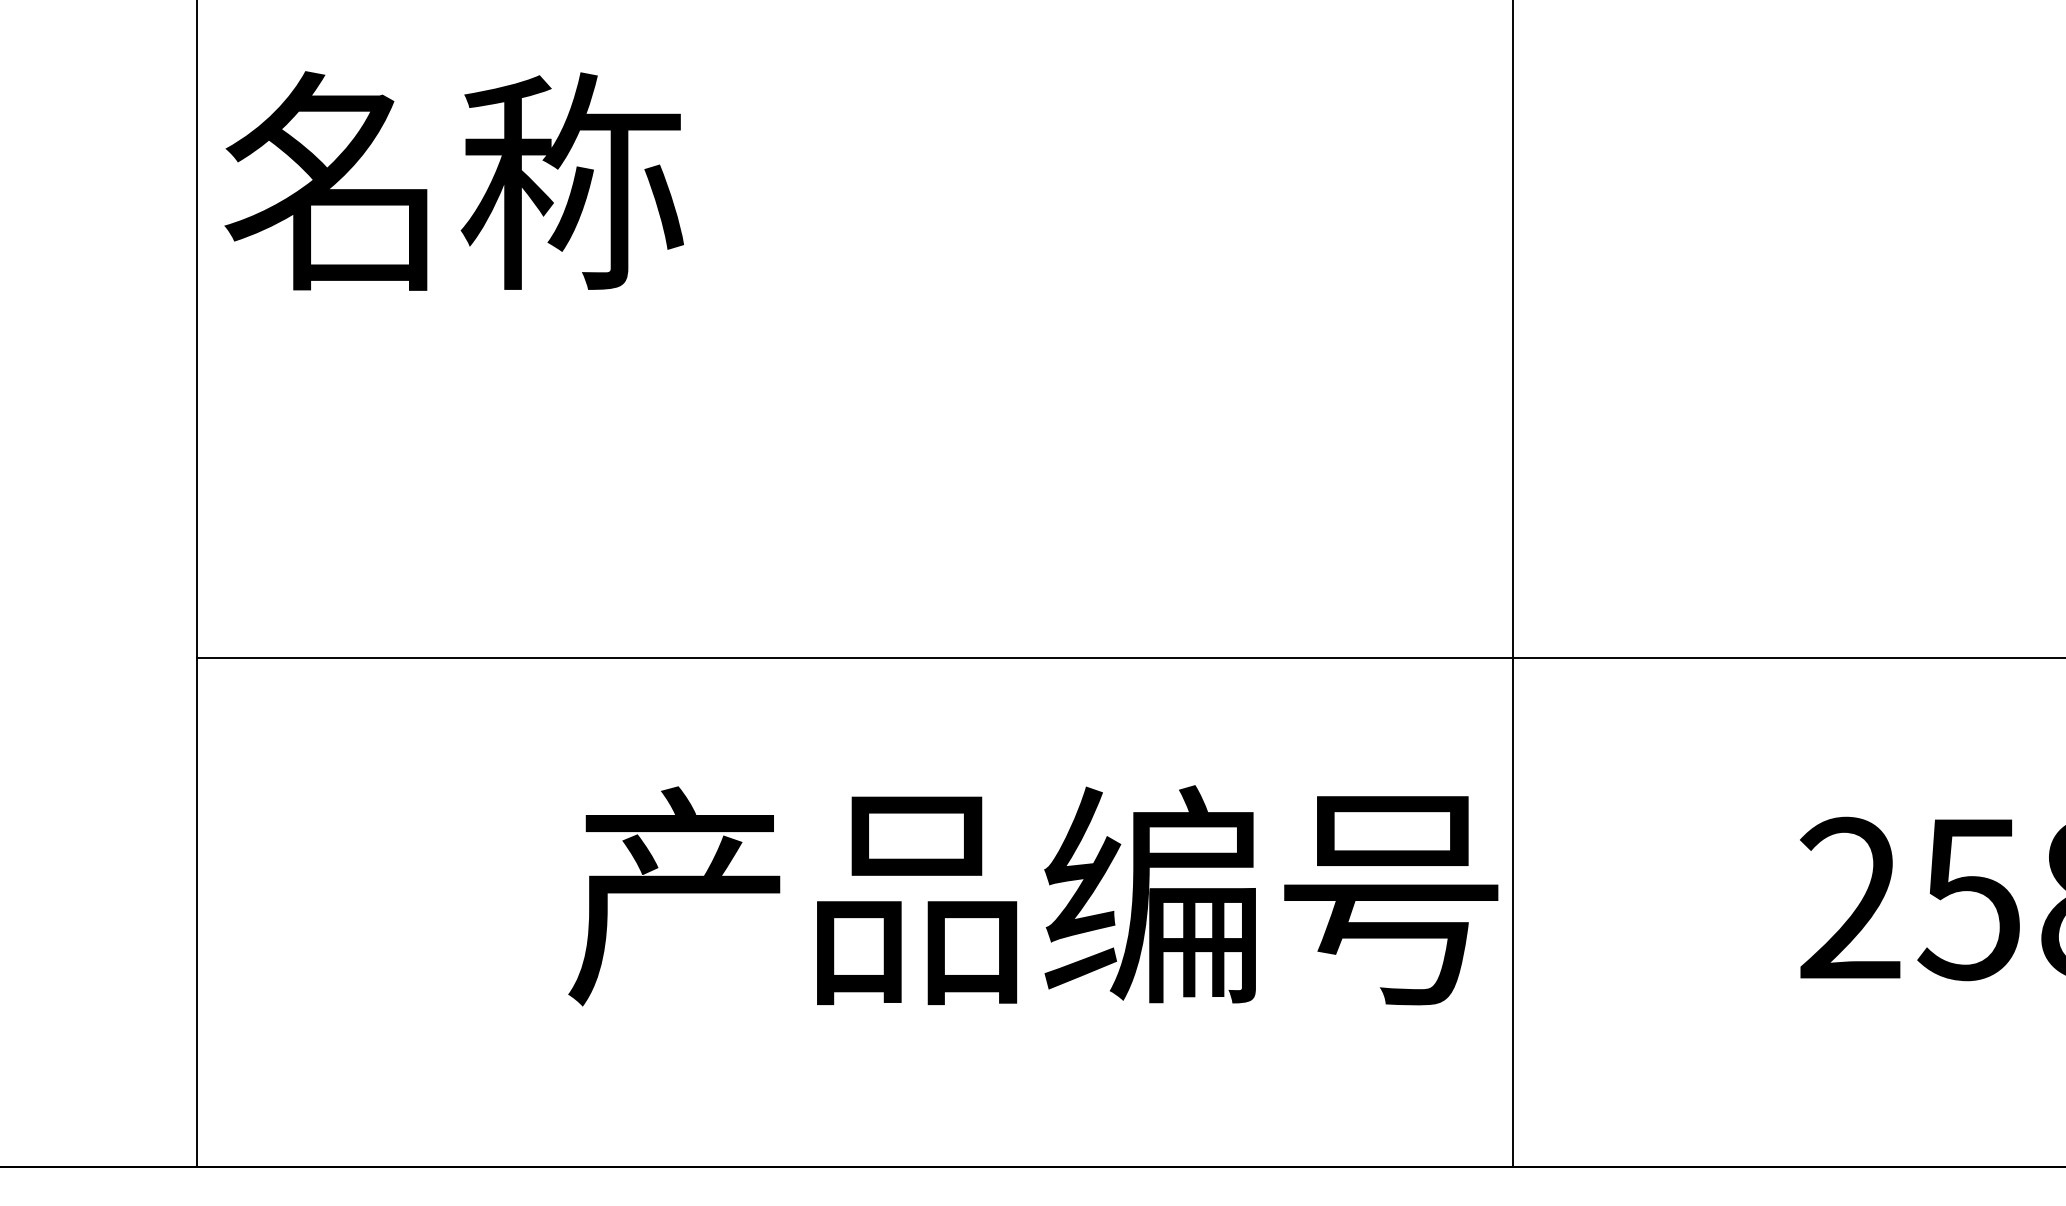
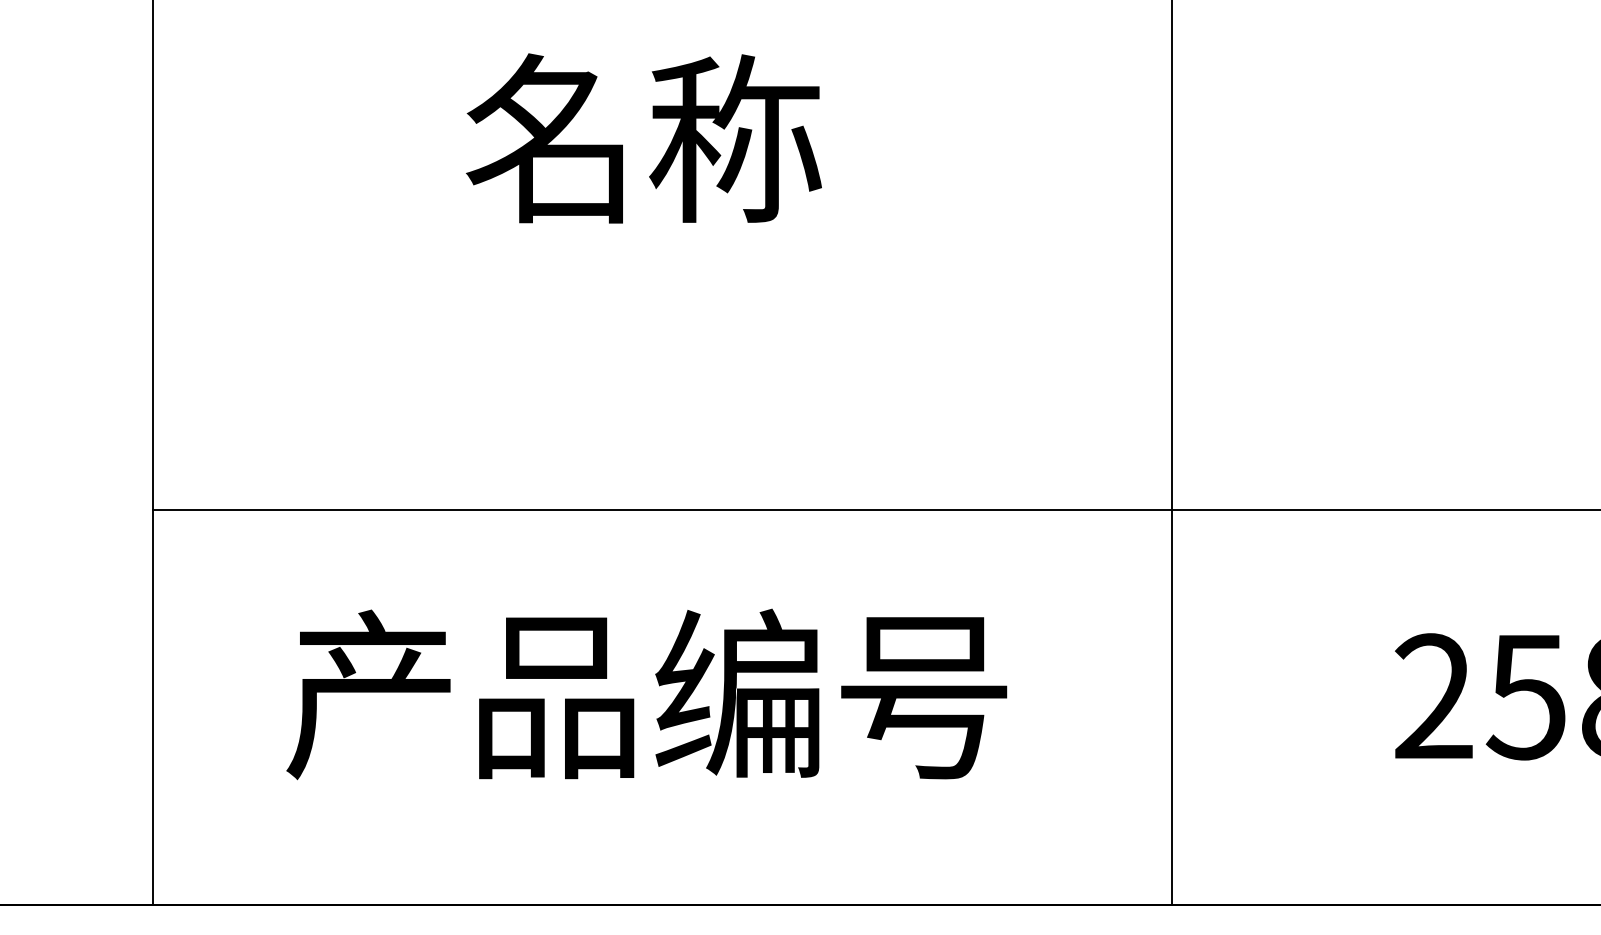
text: (453, 181) -> (643, 138), moved
text: (1033, 895) -> (646, 694), moved

